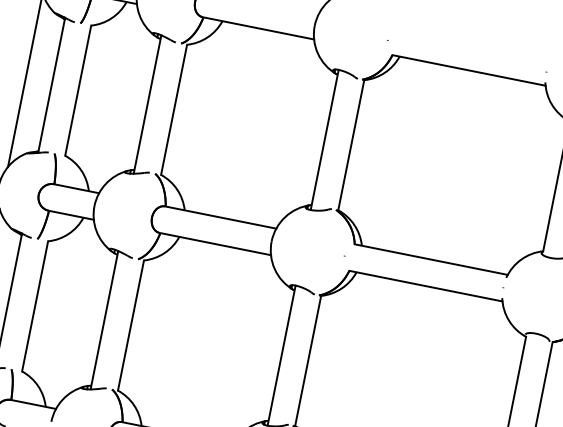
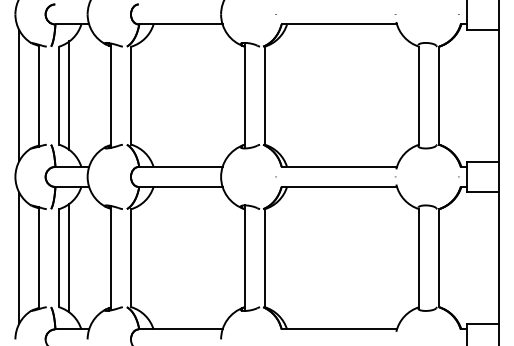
line: (91, 93) -> (69, 95), added
line: (49, 308) -> (69, 257), added

